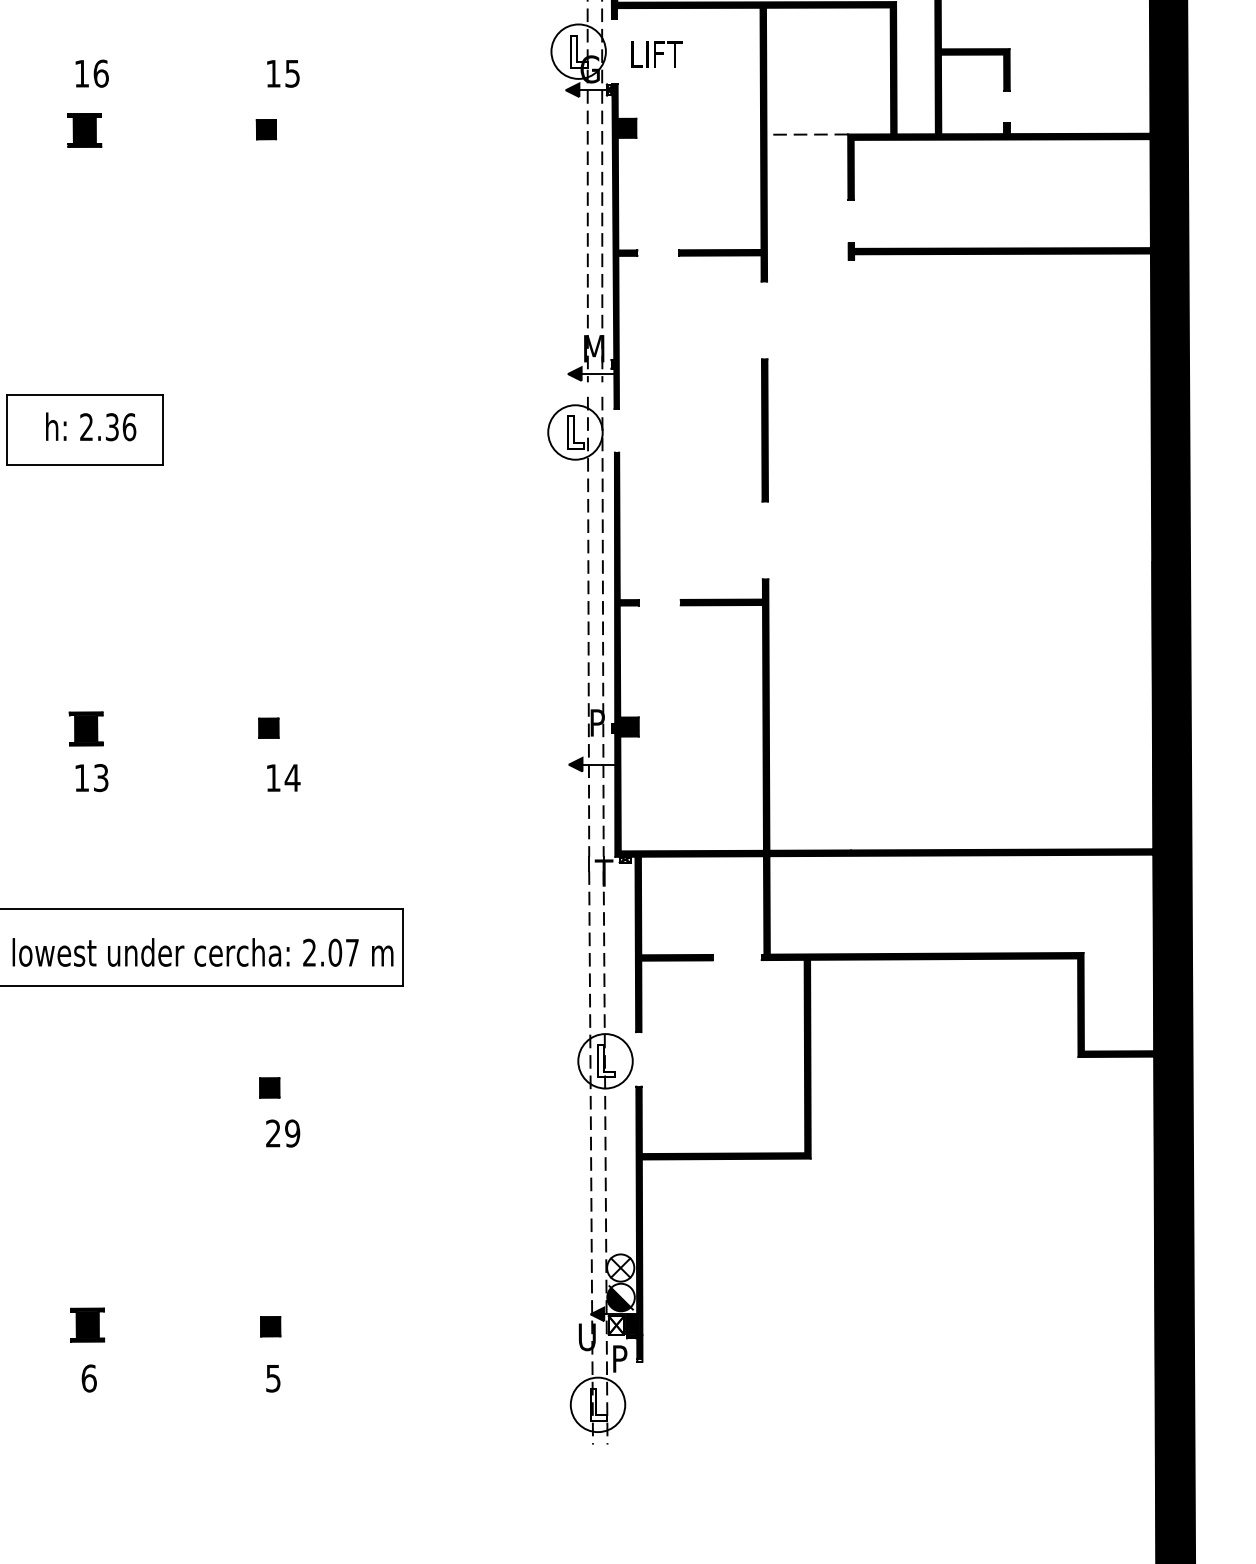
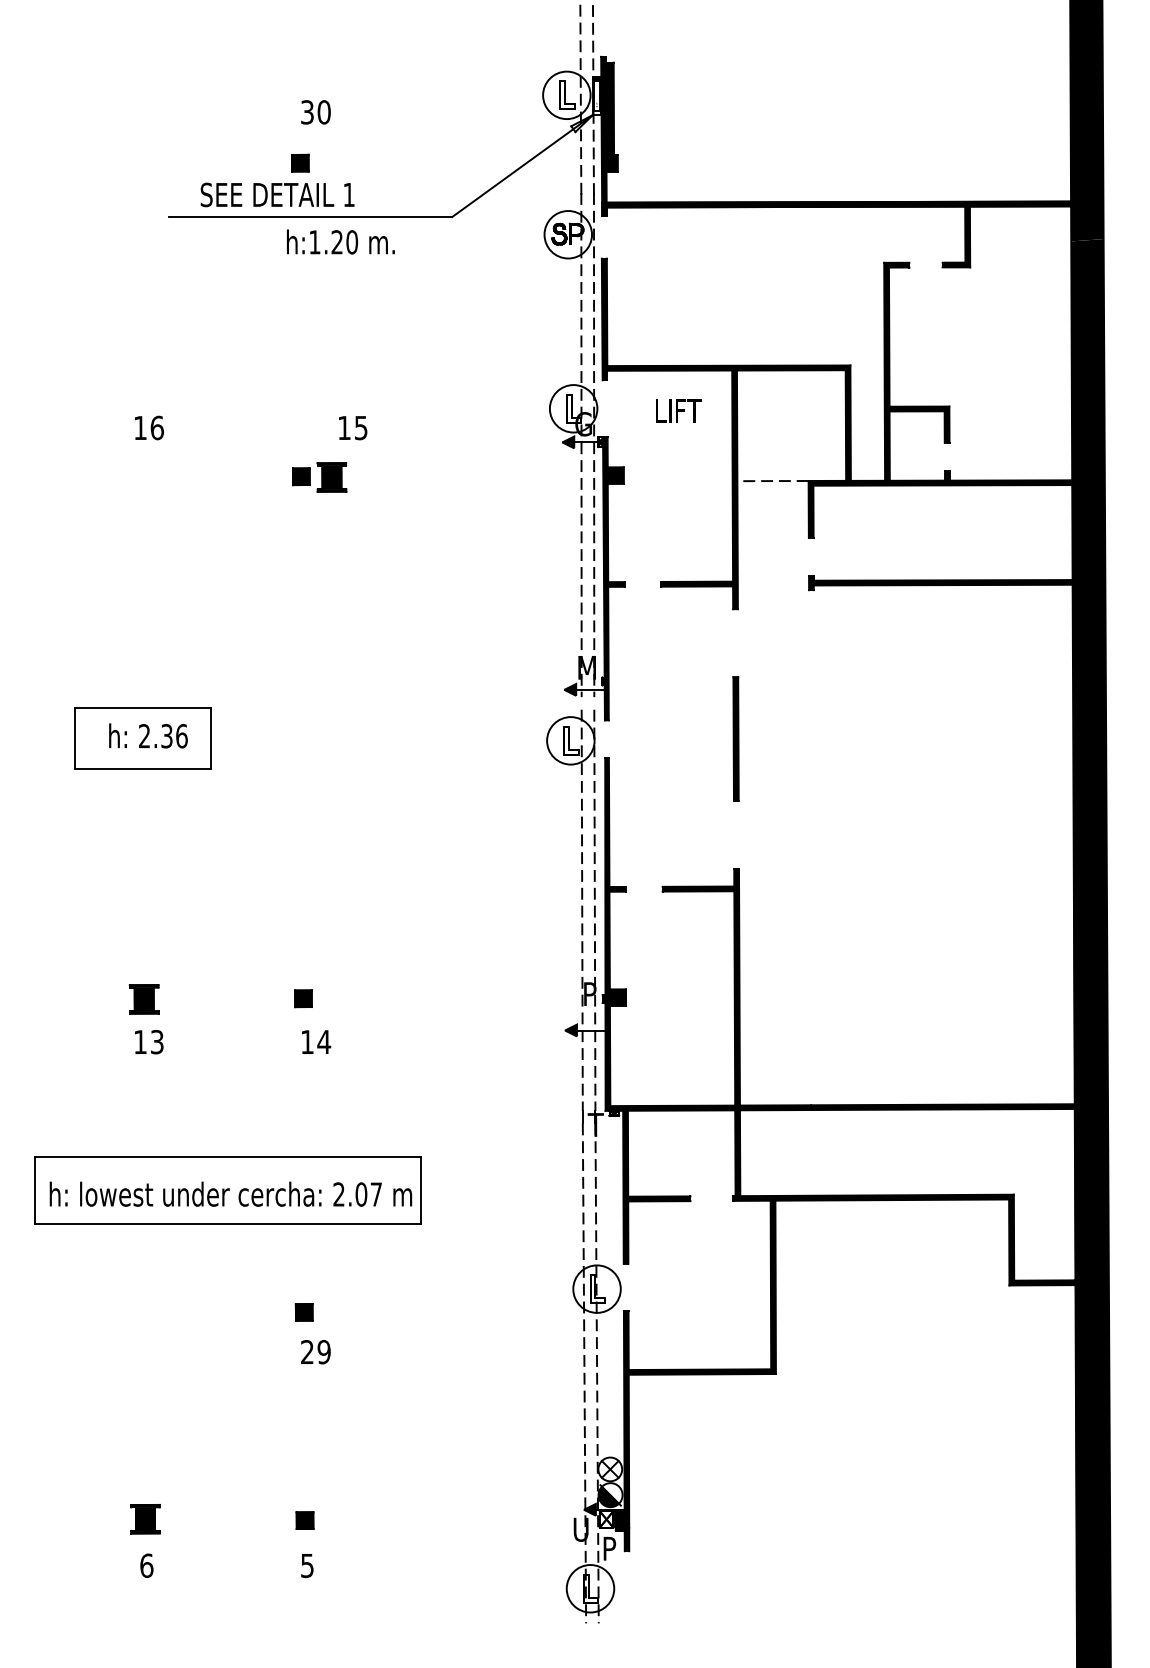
text: (656, 53) -> (678, 410), moved
text: (283, 74) -> (353, 428), moved
part: (84, 130) -> (331, 477), moved

